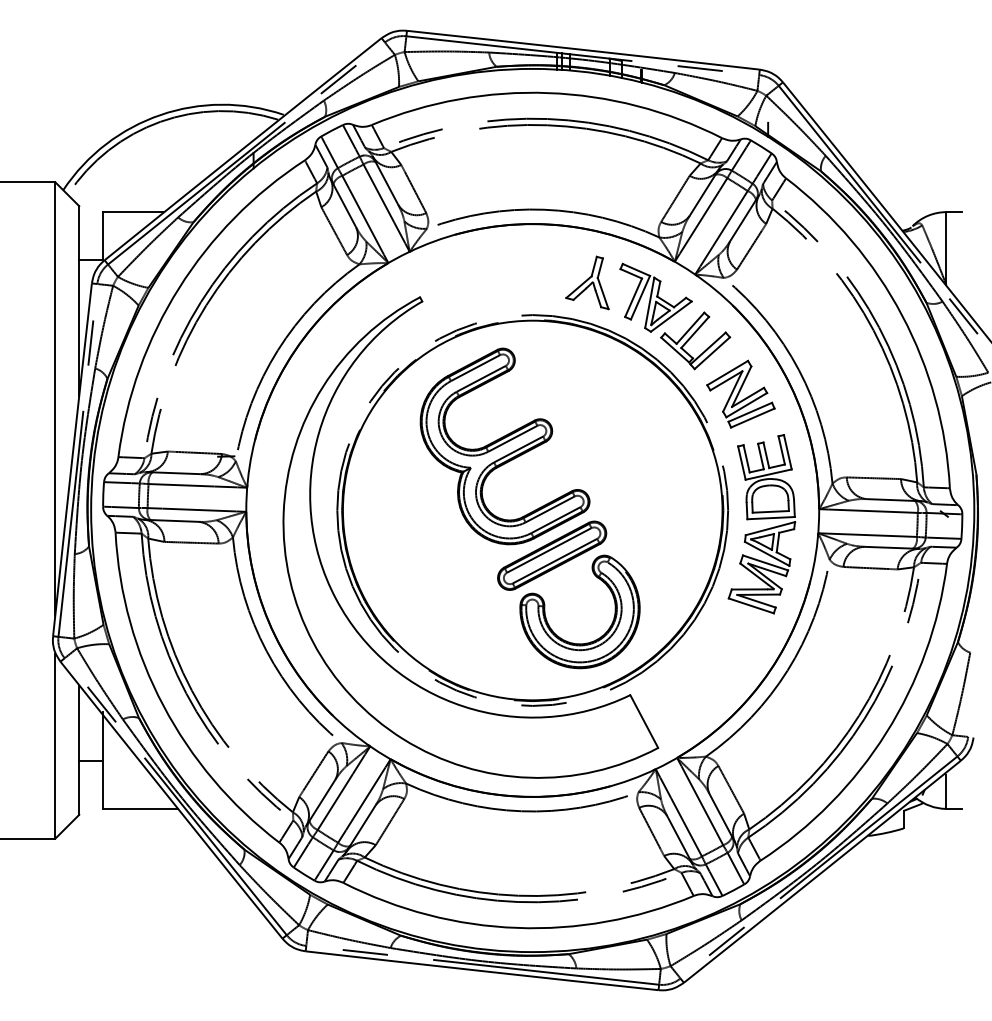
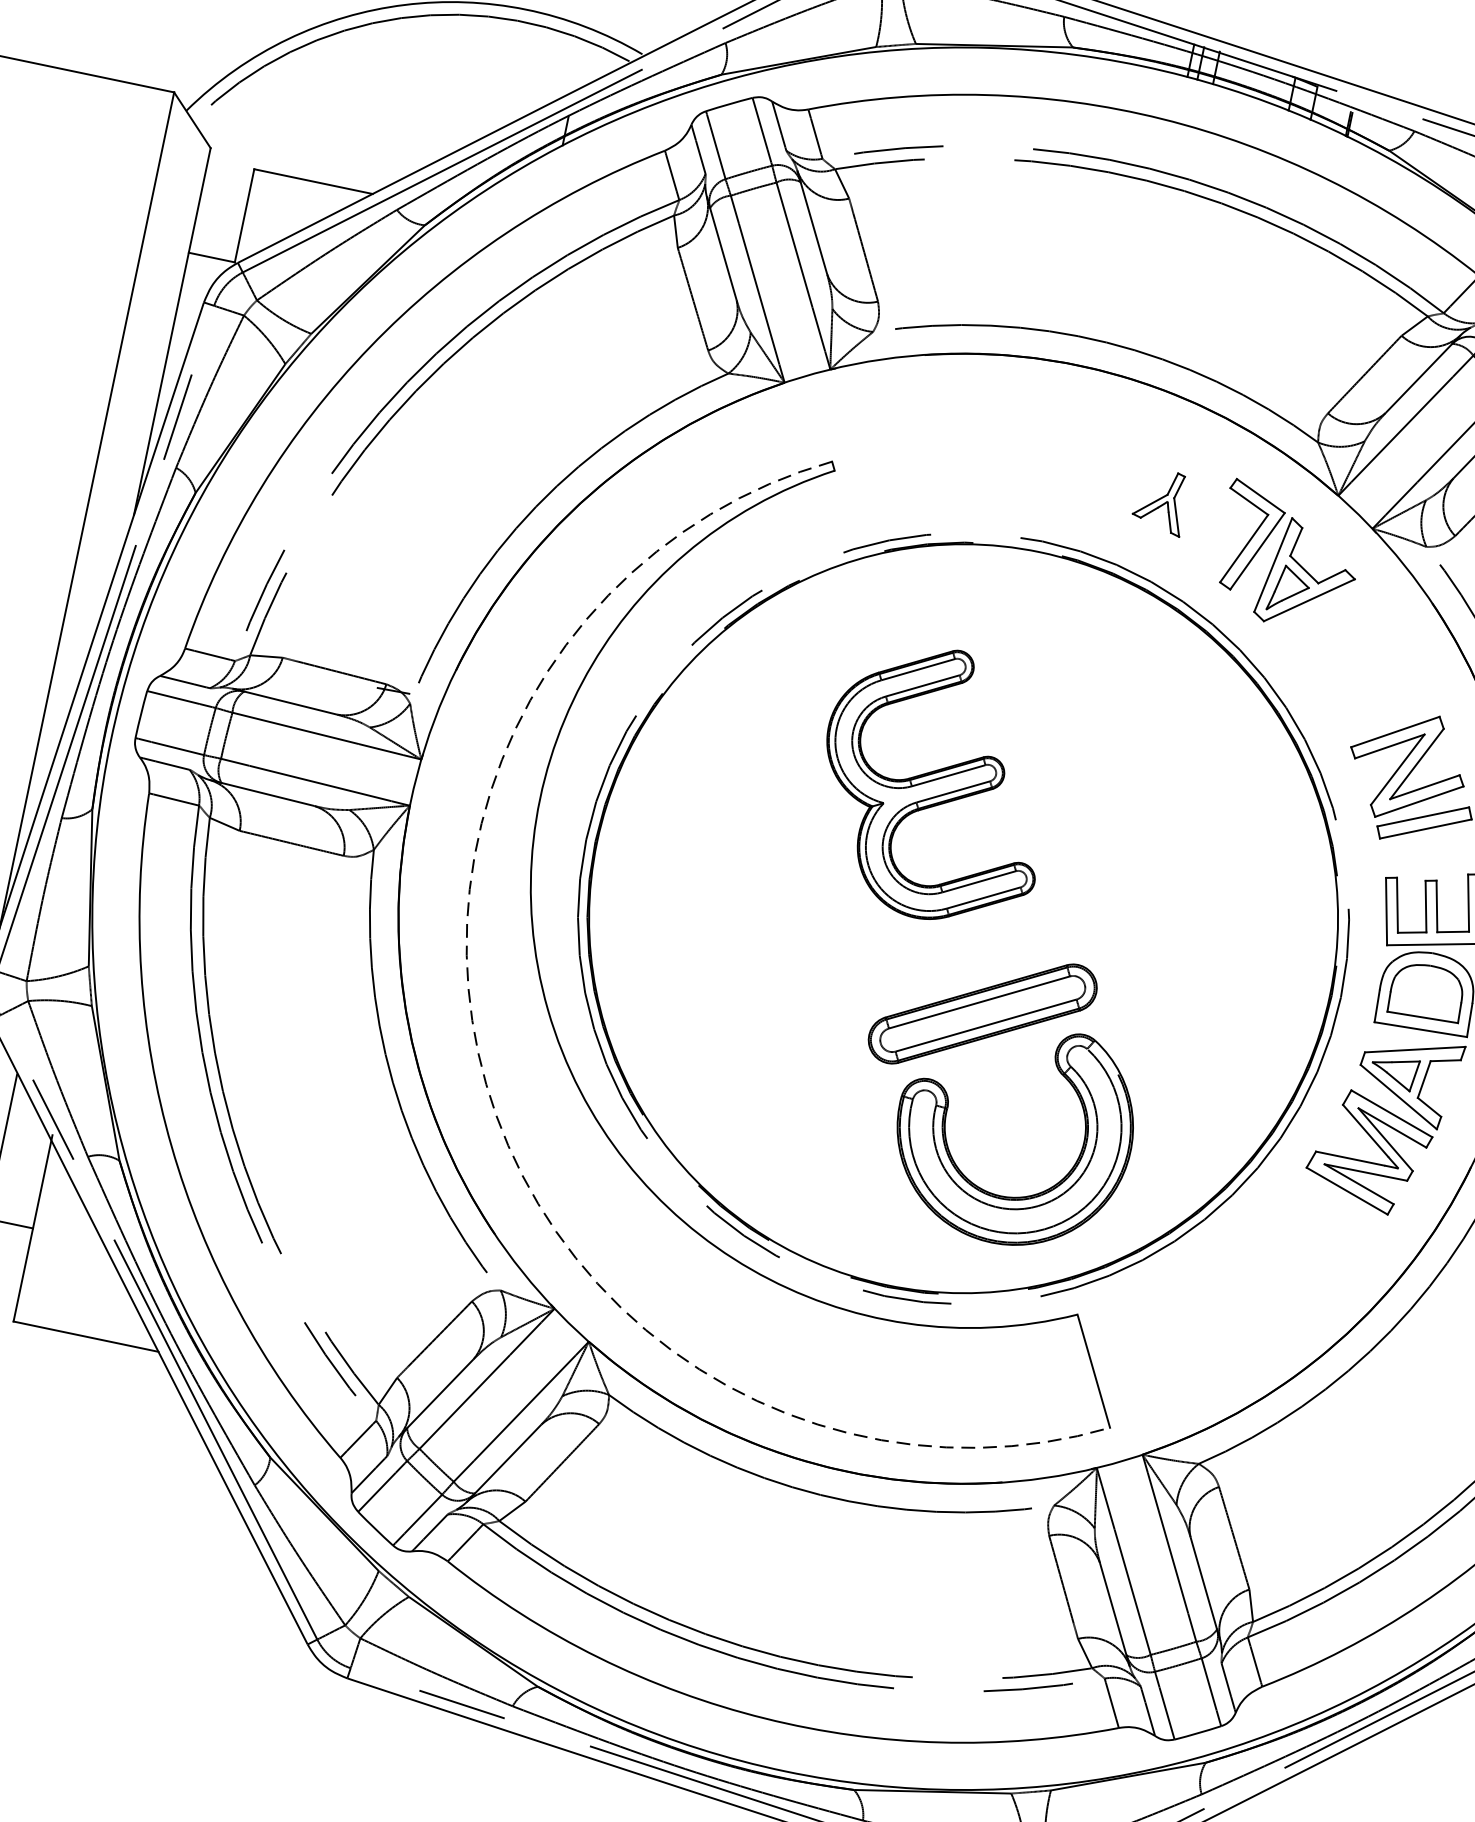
part: (587, 282) -> (1161, 500), size x0.6
part: (695, 340) -> (1346, 656), removed
part: (504, 446) -> (934, 783), size x0.7
arc: (313, 642) -> (486, 1085), solid -> dashed

